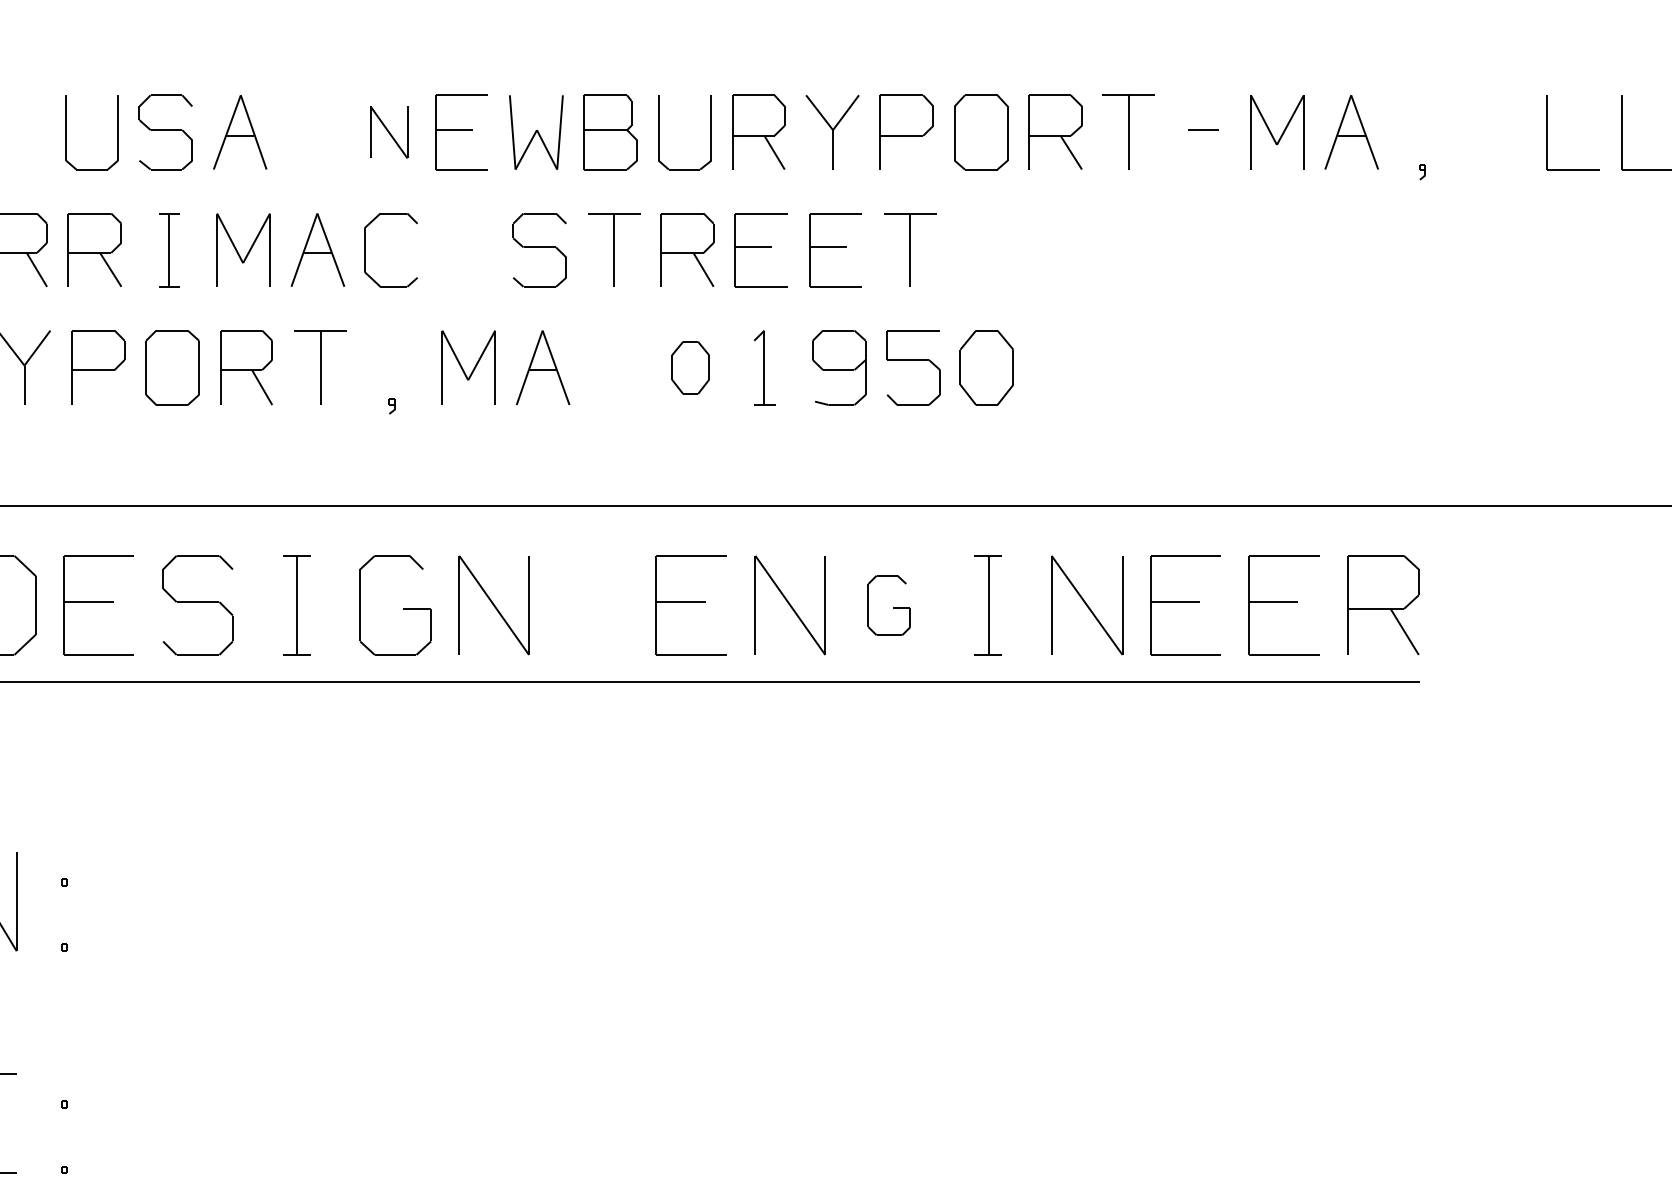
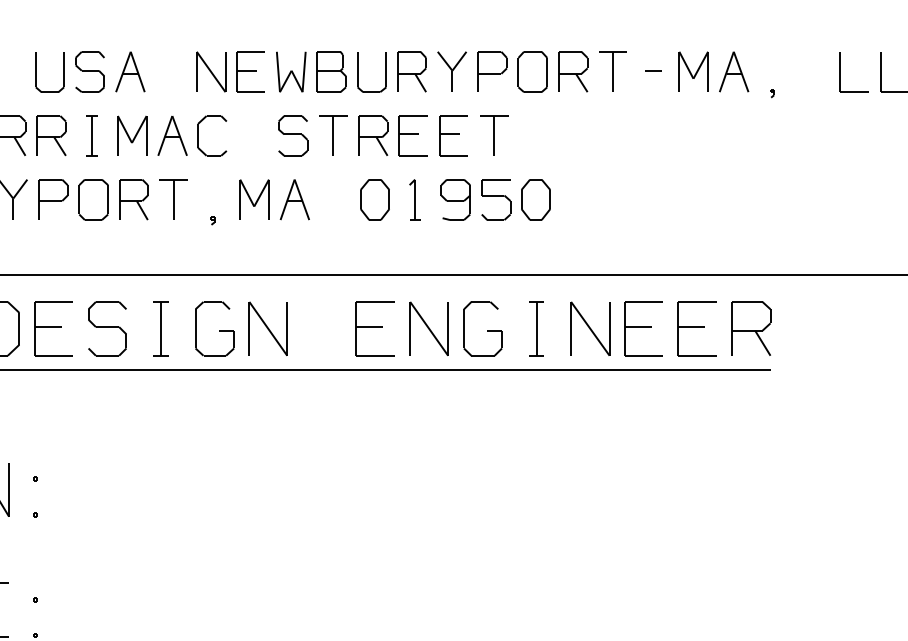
part: (389, 131) -> (211, 71), size x1.43
part: (689, 367) -> (374, 199), size x1.43
part: (888, 604) -> (482, 328), size x1.67

